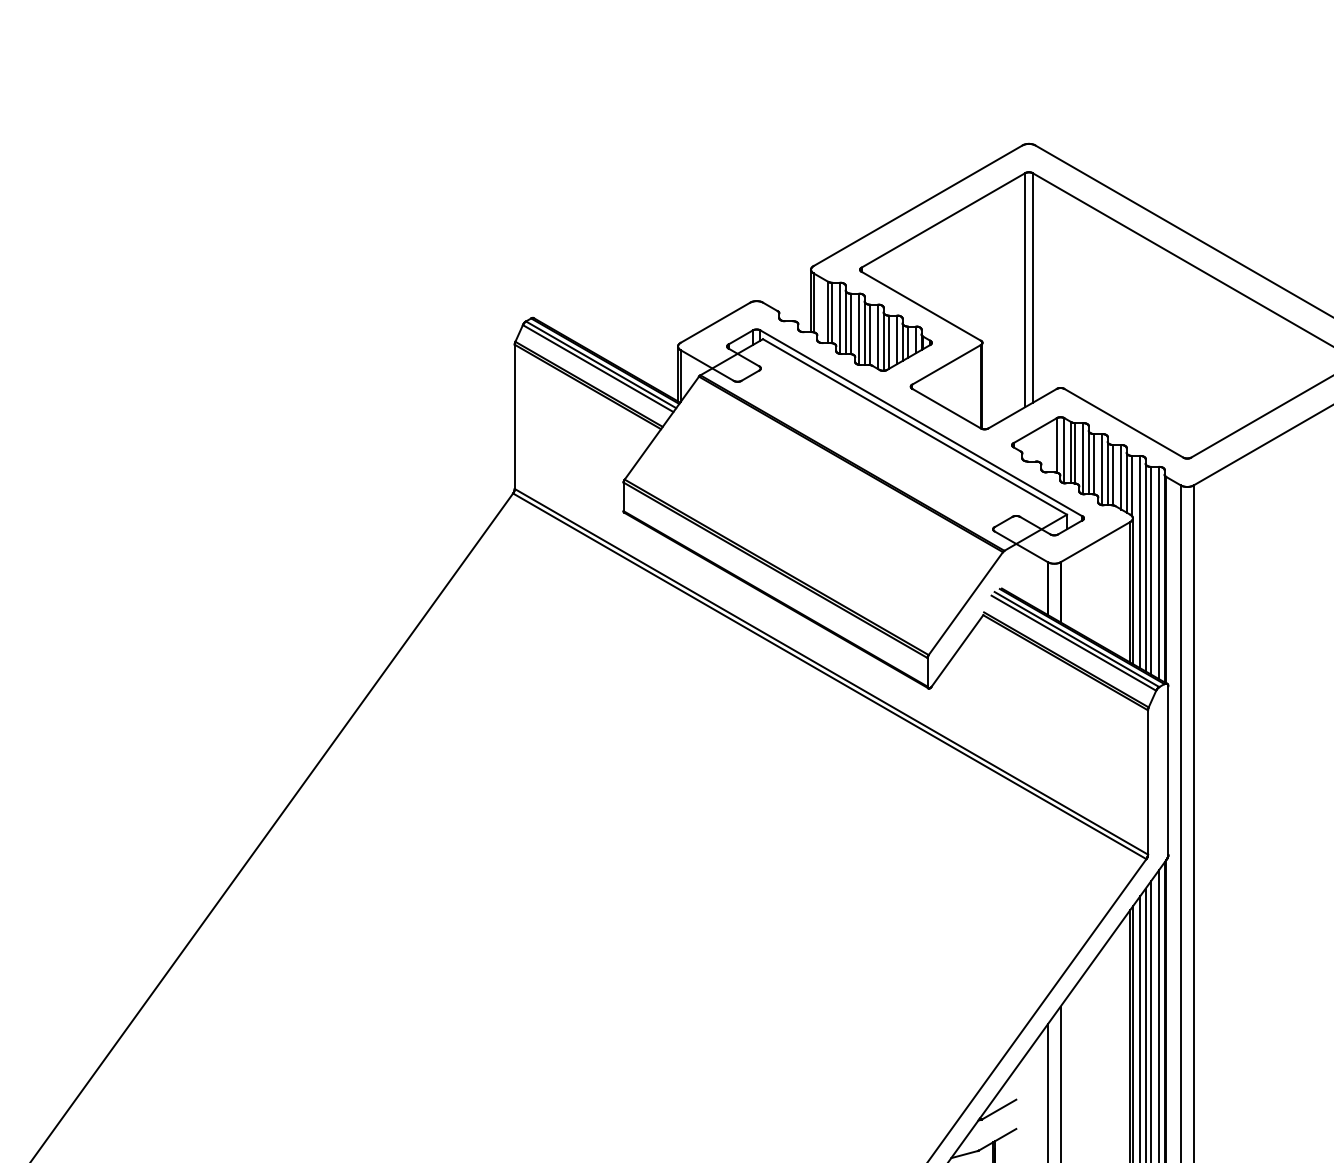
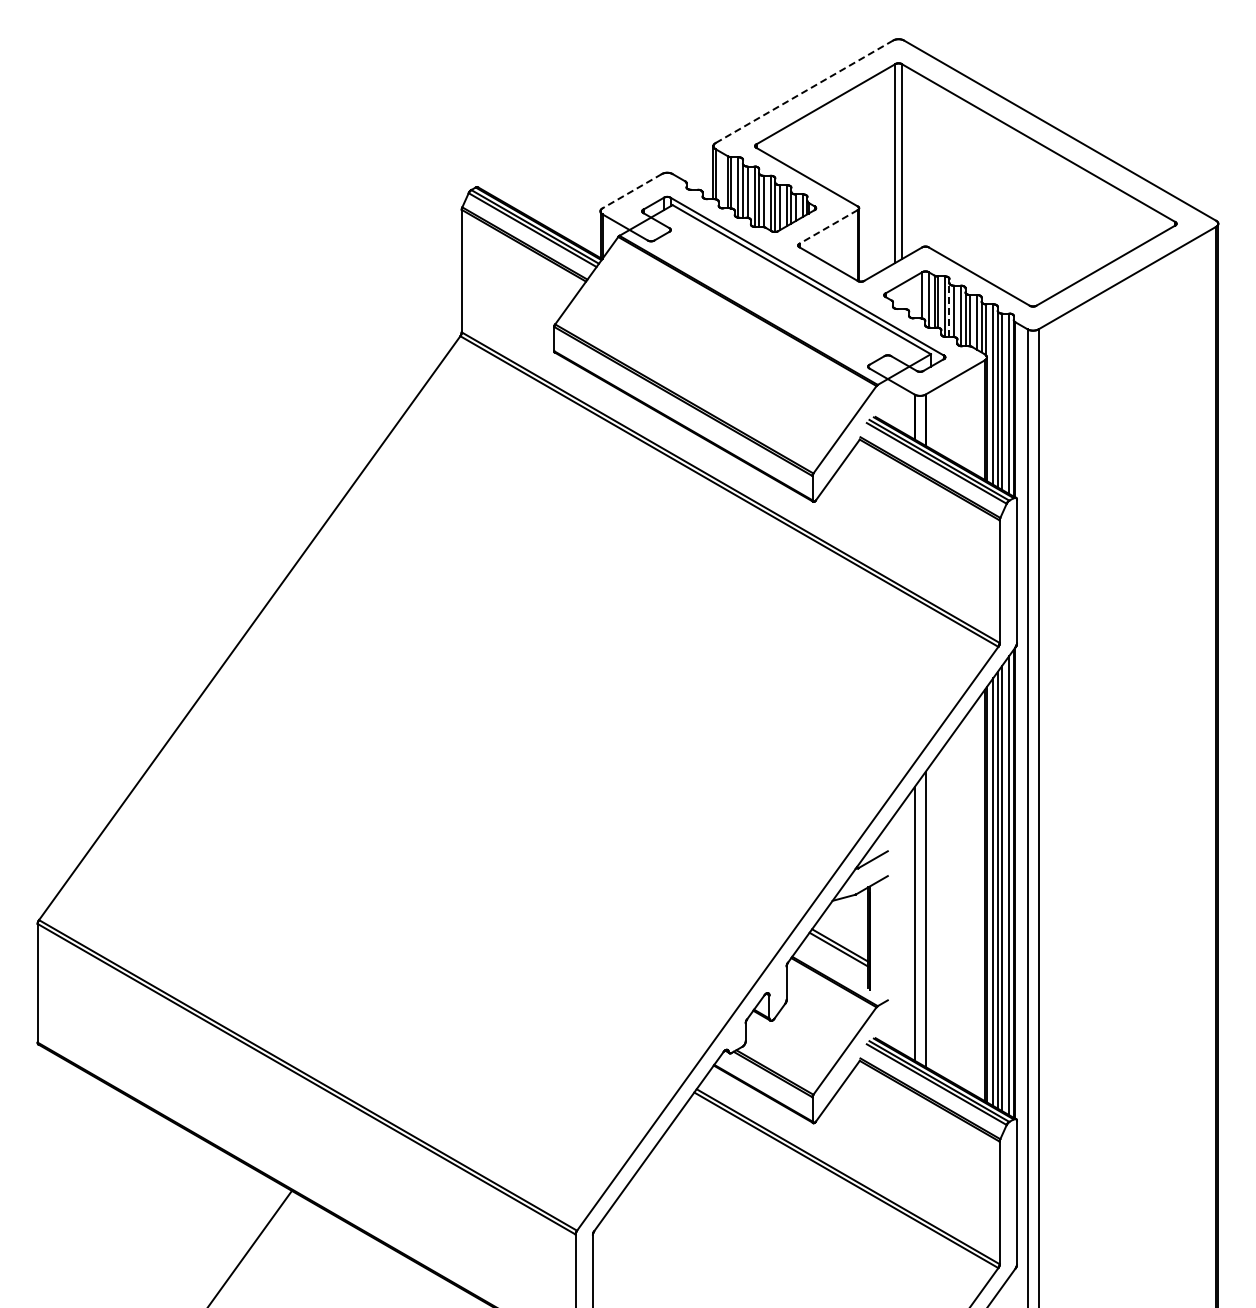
line: (918, 205) -> (804, 91), solid -> dashed
line: (714, 323) -> (631, 191), solid -> dashed
line: (946, 364) -> (828, 226), solid -> dashed
line: (1088, 463) -> (949, 310), solid -> dashed

